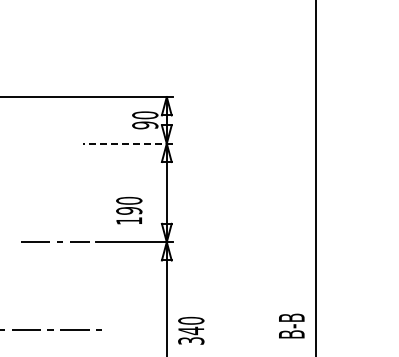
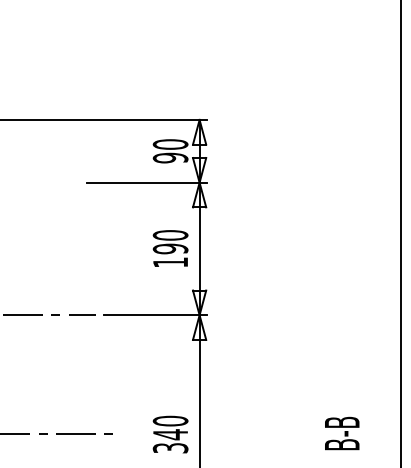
line: (127, 143) -> (146, 182), dashed -> solid
text: (129, 210) -> (170, 248), moved
text: (291, 325) -> (341, 432), moved
text: (191, 330) -> (170, 434), moved

